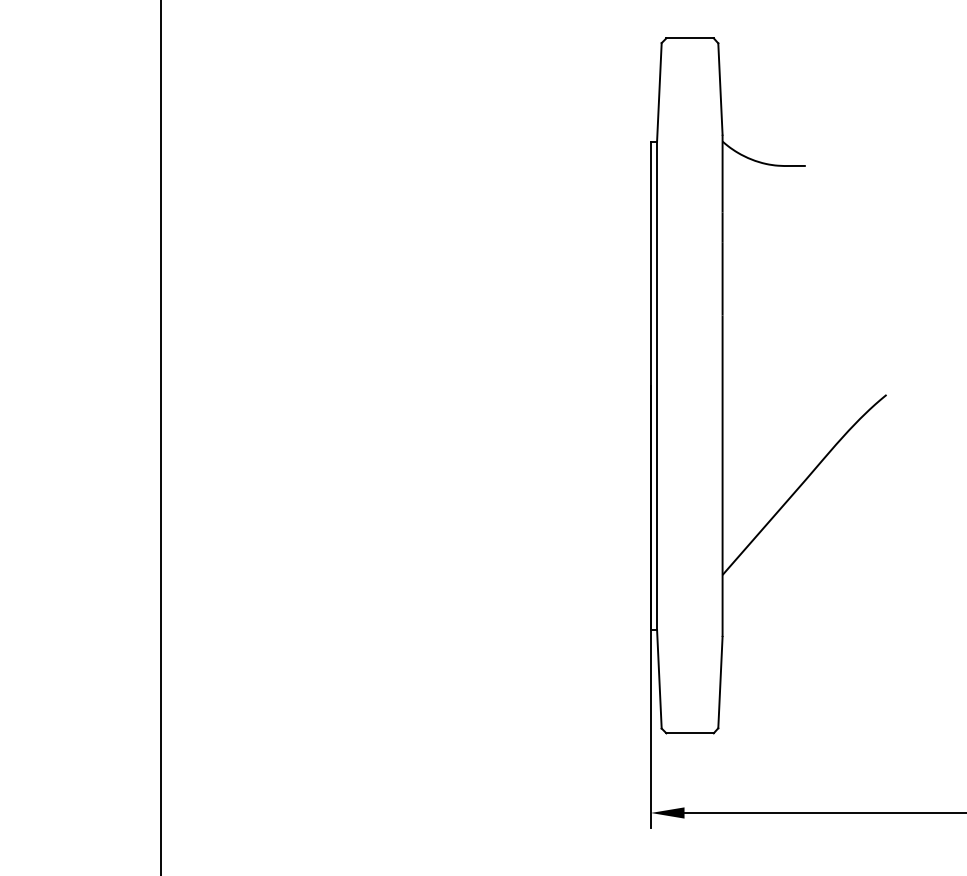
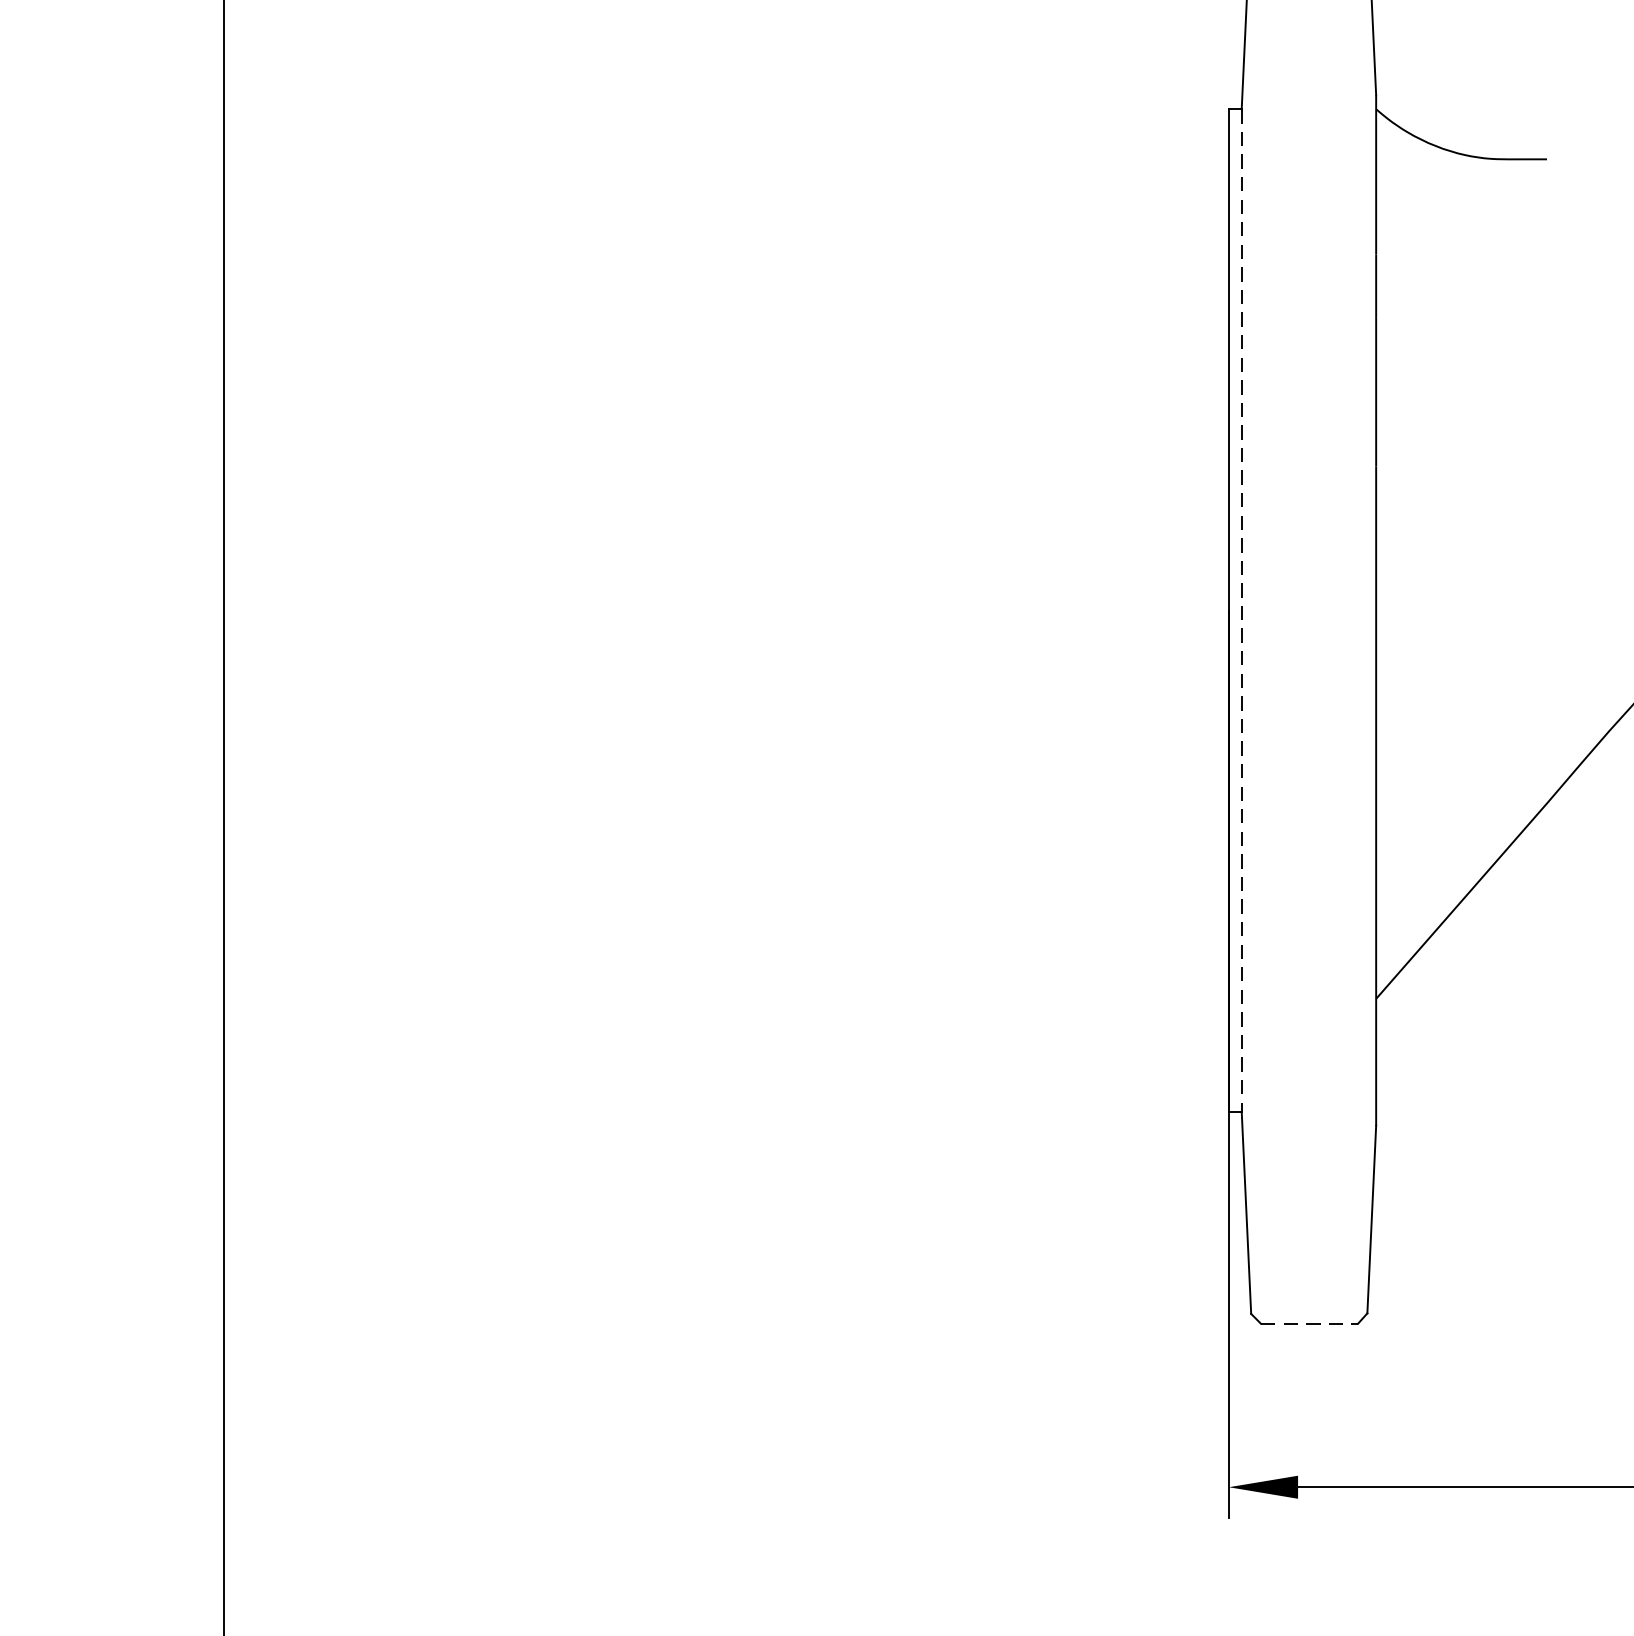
line: (657, 386) -> (1242, 611), solid -> dashed
line: (690, 733) -> (1310, 1324), solid -> dashed

